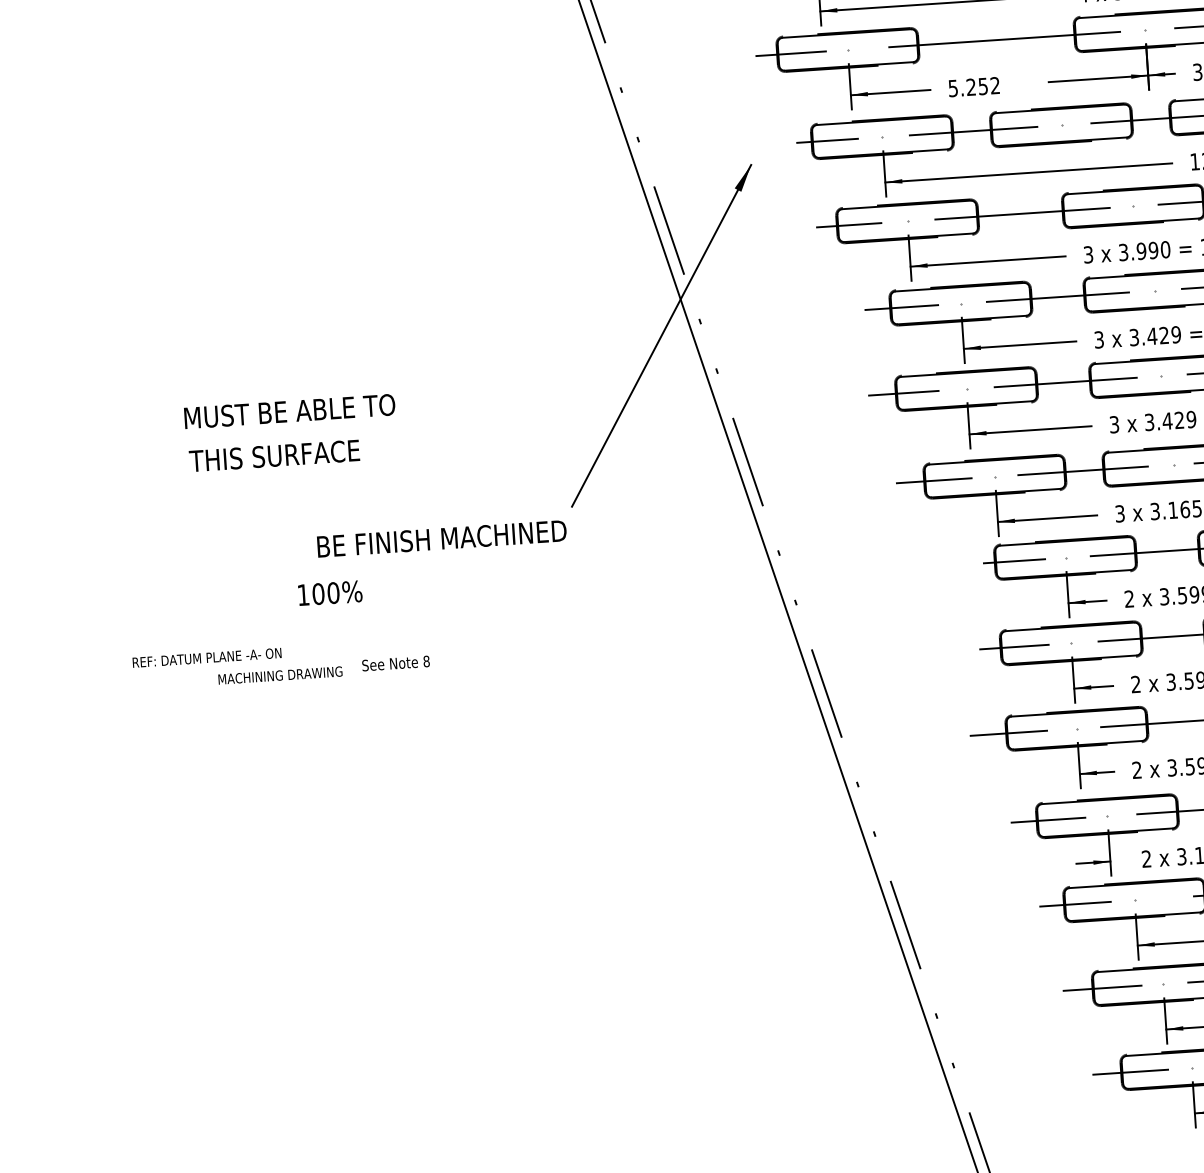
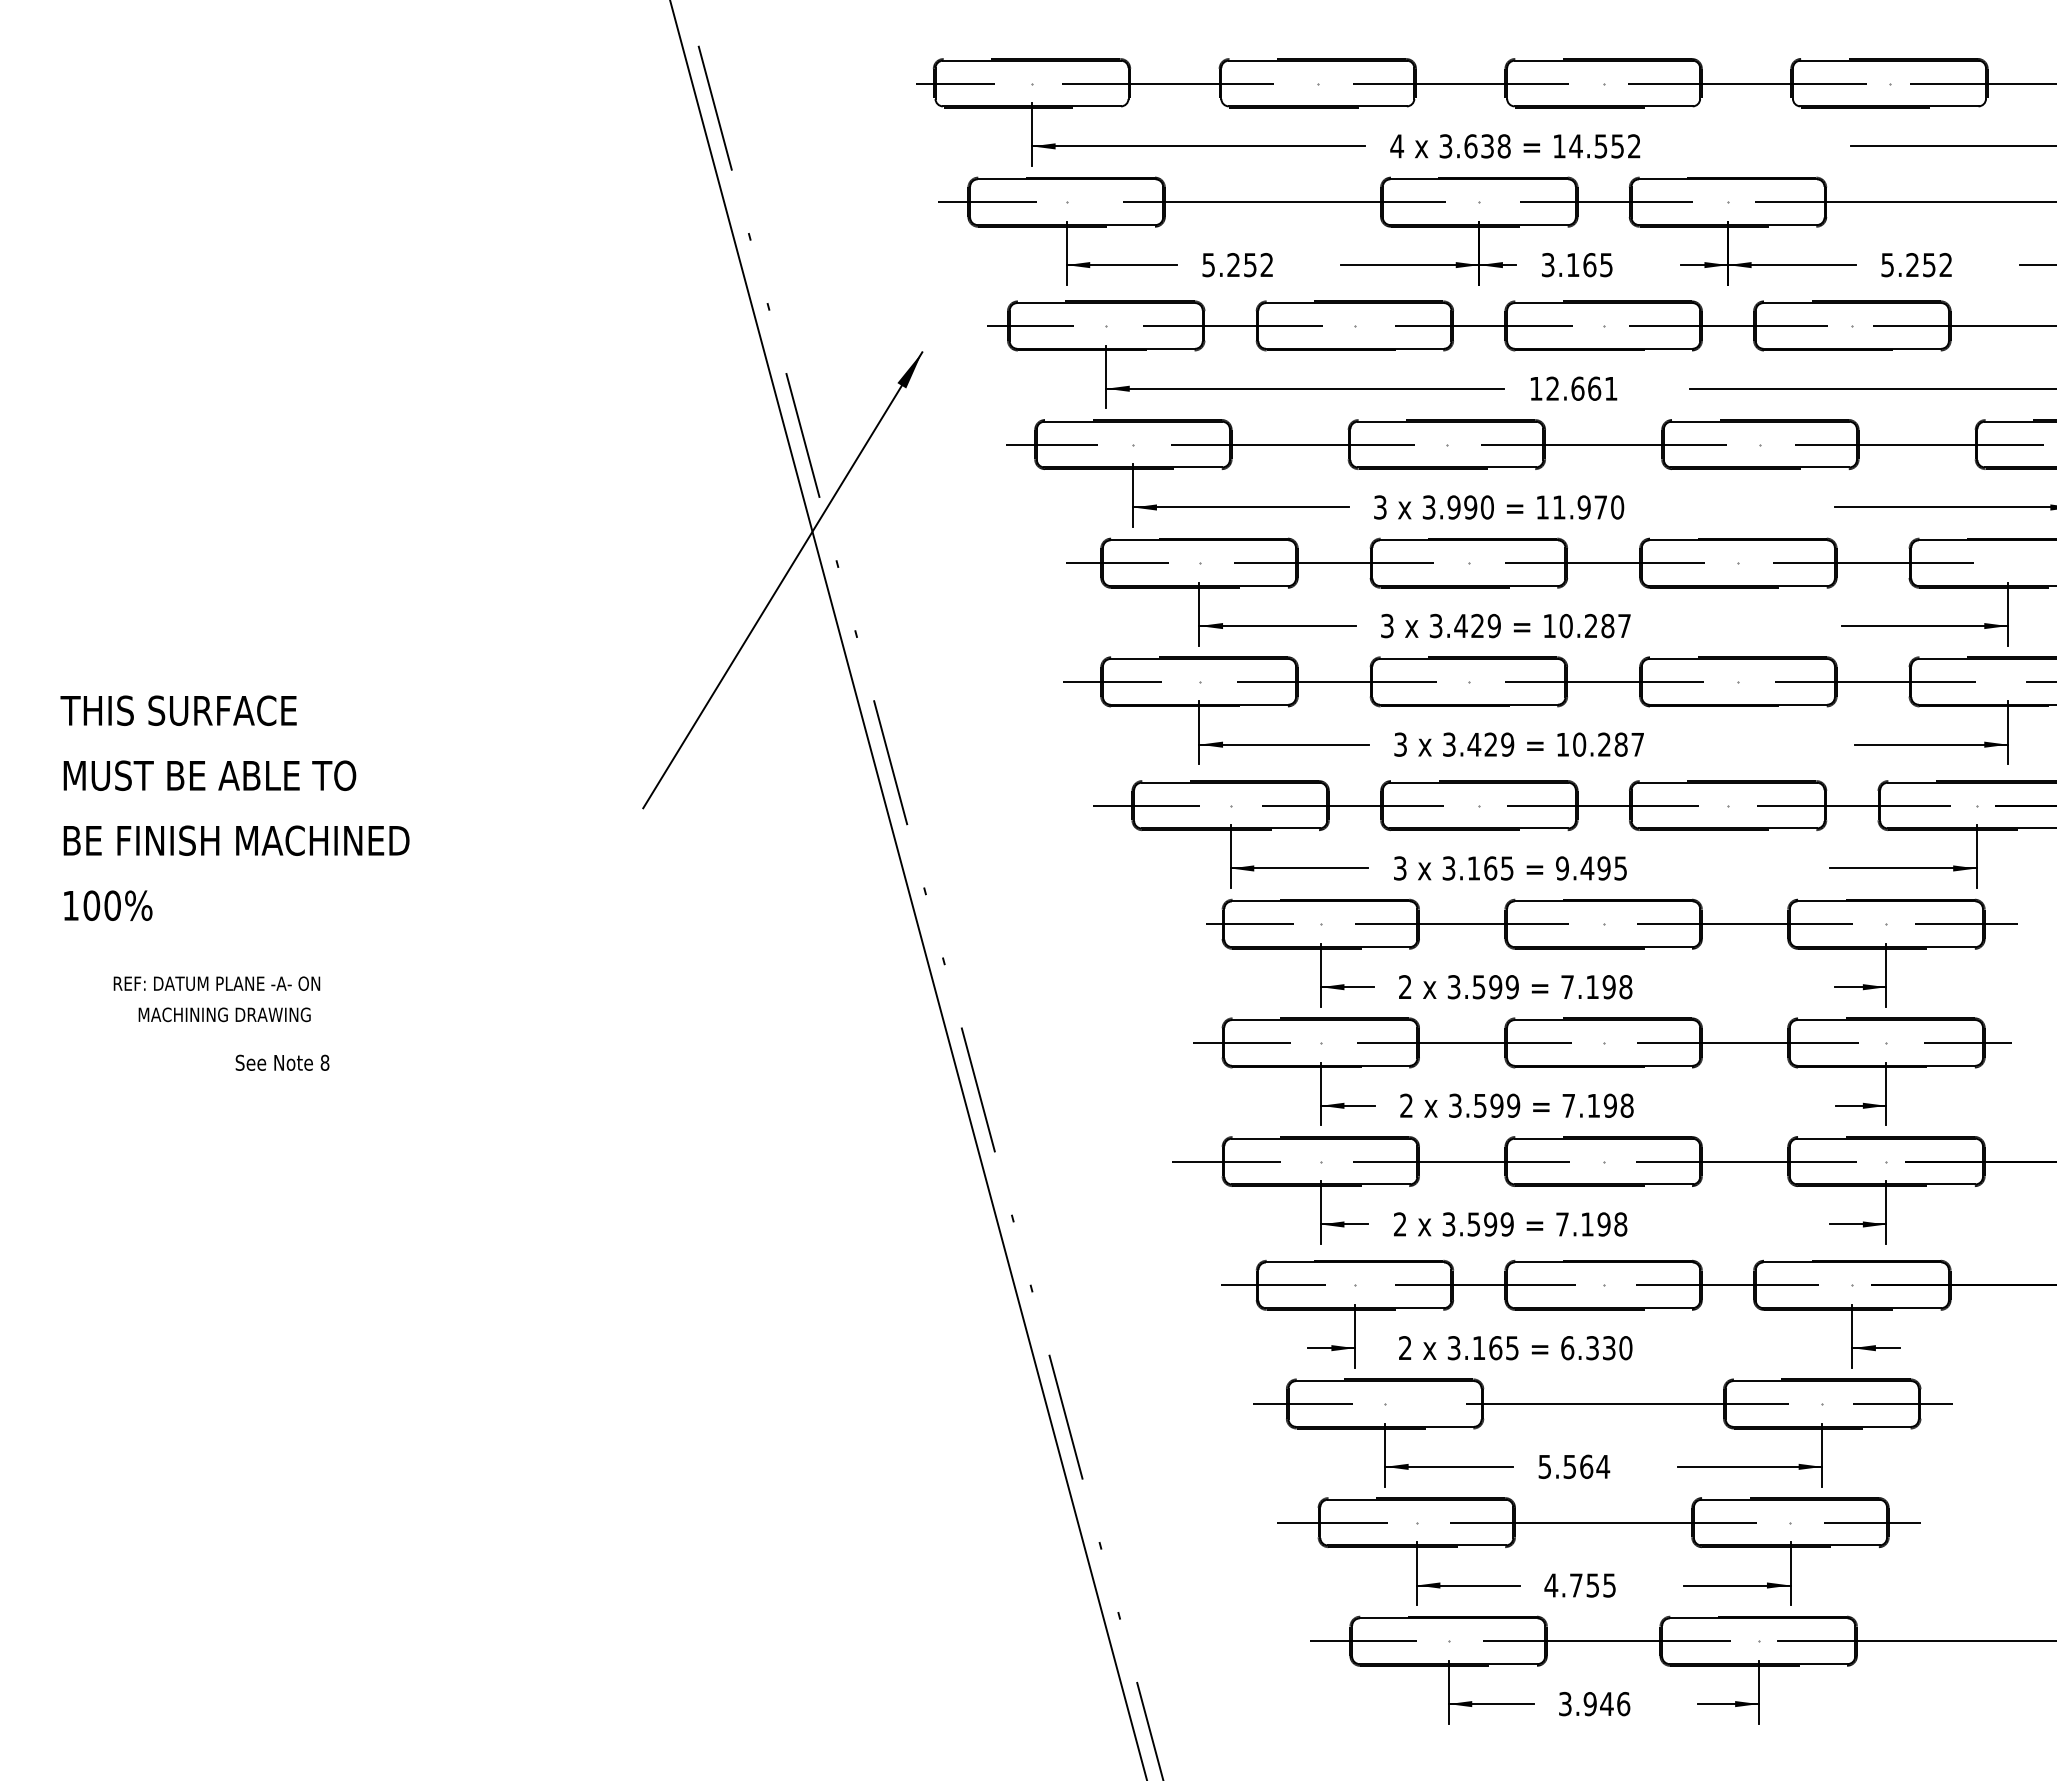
text: (289, 411) -> (209, 775), moved
text: (274, 455) -> (178, 710), moved
text: (441, 538) -> (236, 840), moved
text: (330, 593) -> (108, 905), moved
text: (206, 657) -> (216, 983), moved
text: (395, 663) -> (282, 1062), moved

